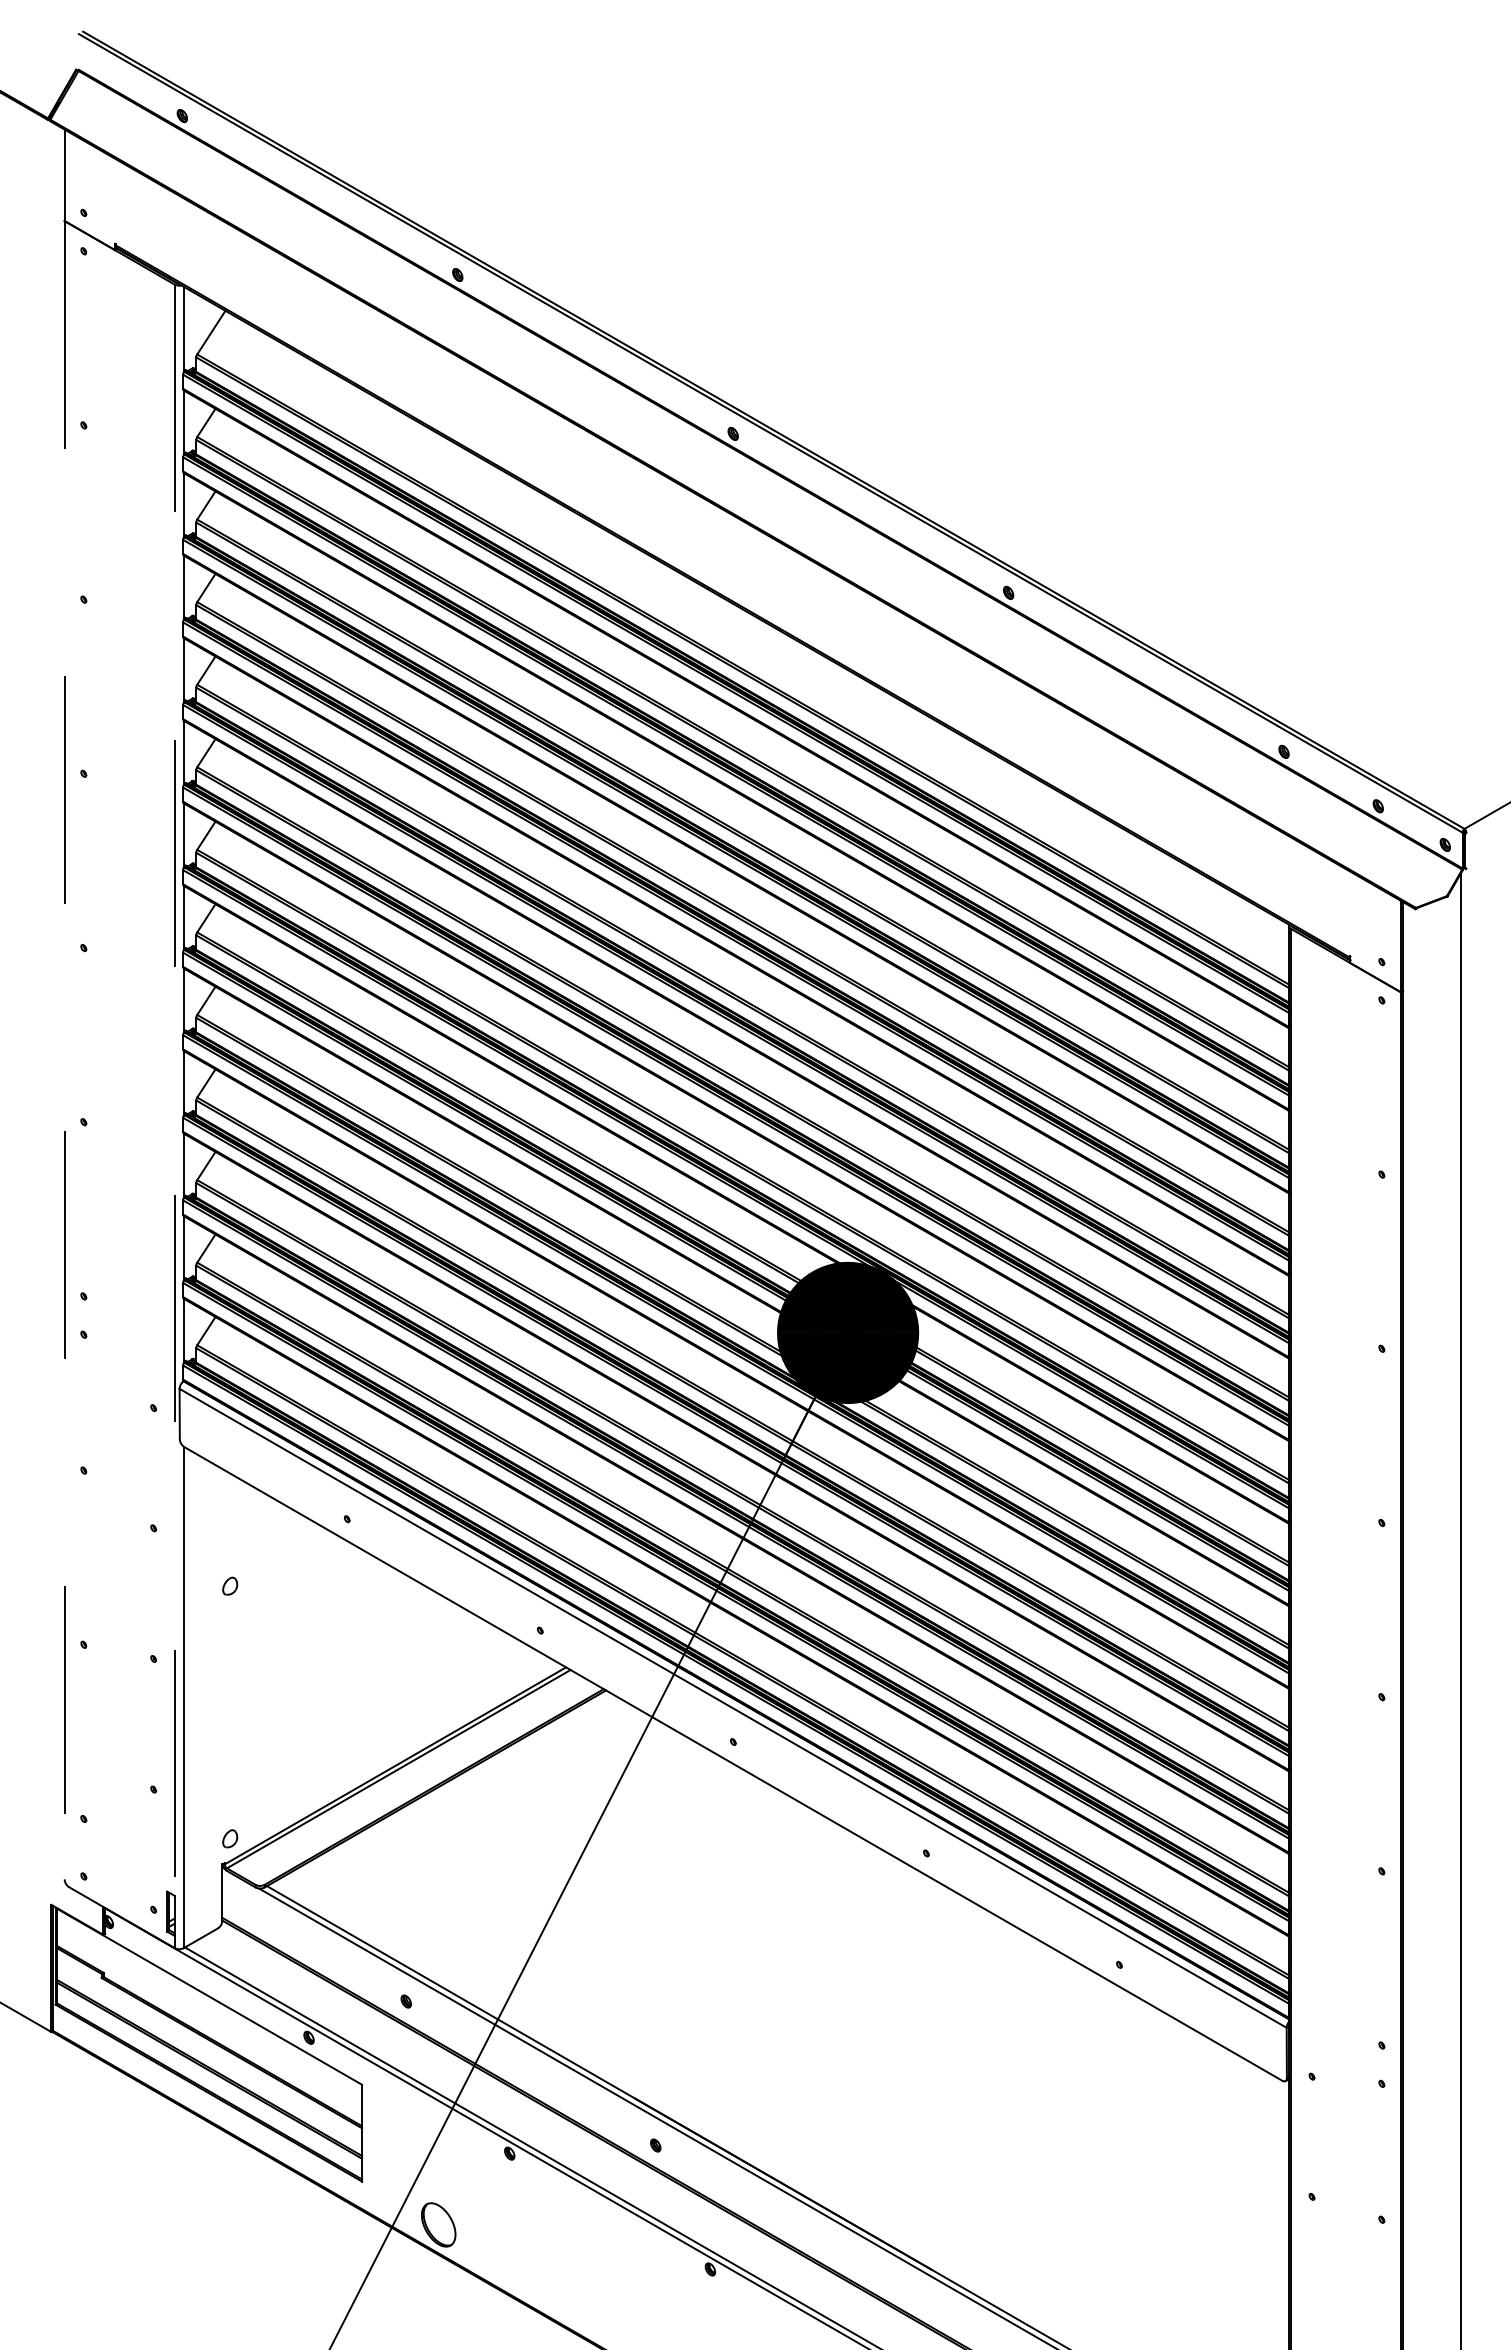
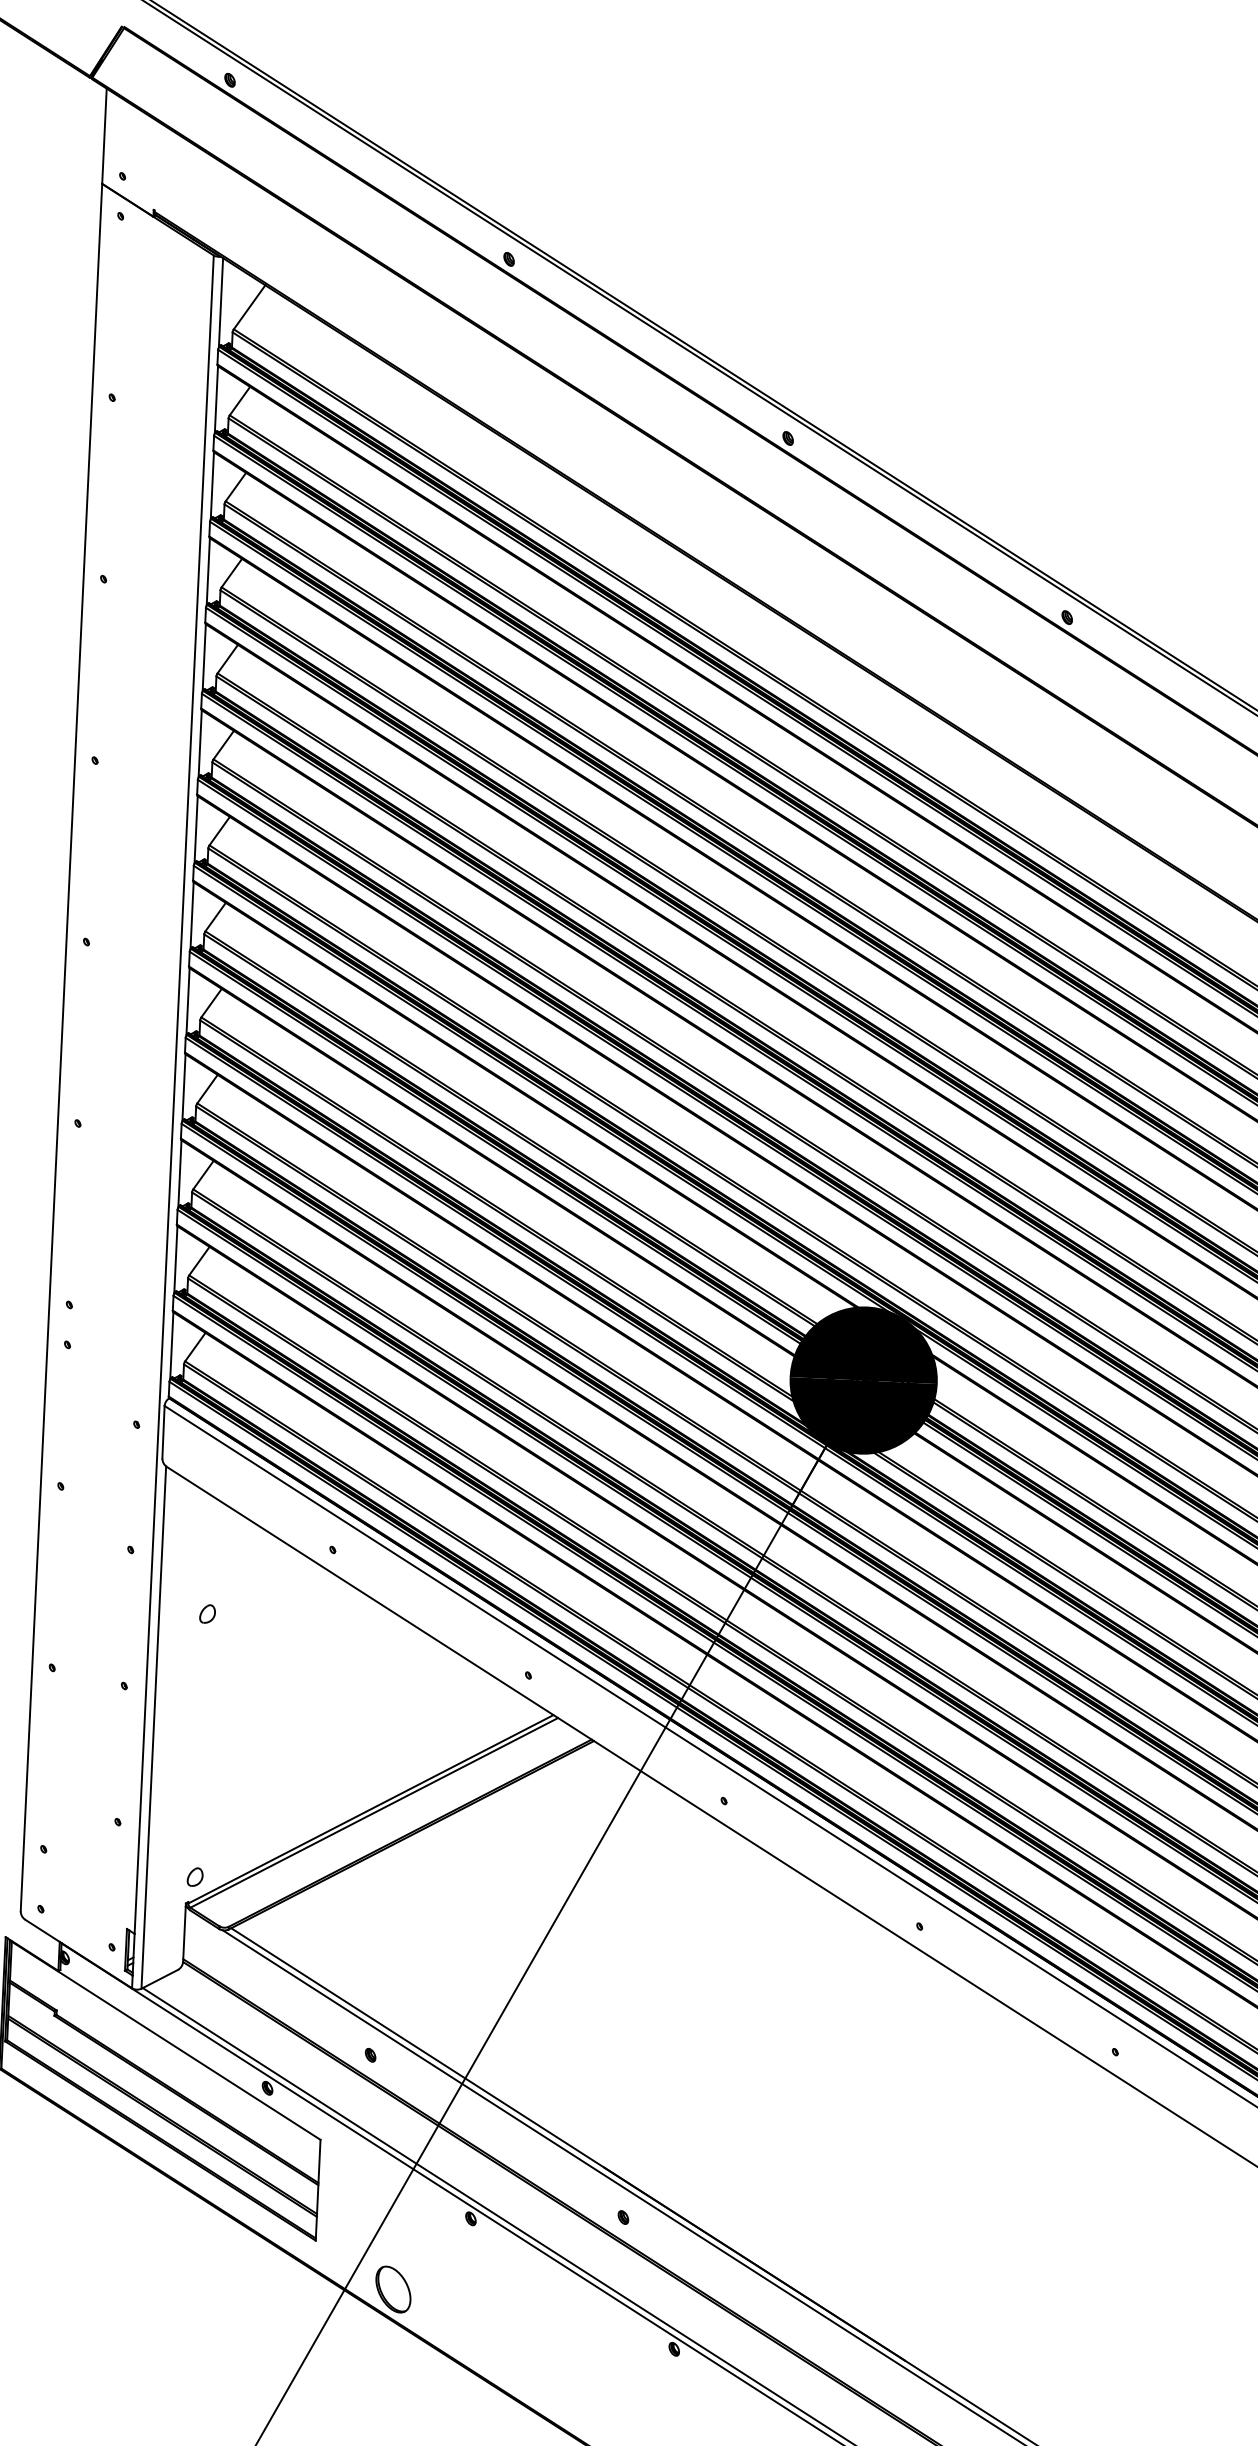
line: (64, 1050) -> (61, 1047), dashed -> solid
line: (174, 1090) -> (173, 1094), dashed -> solid

